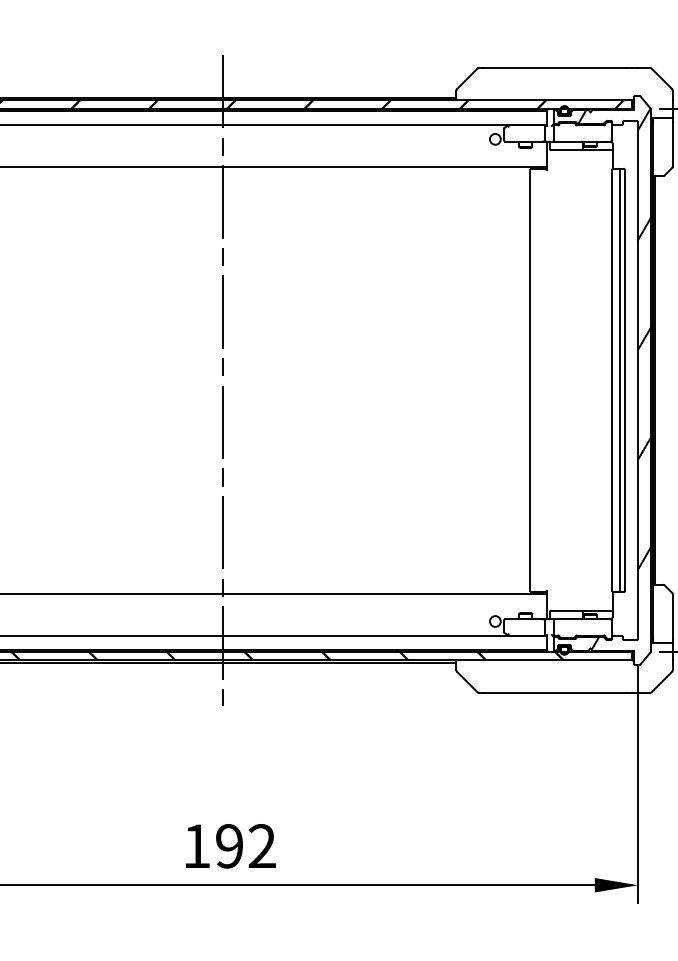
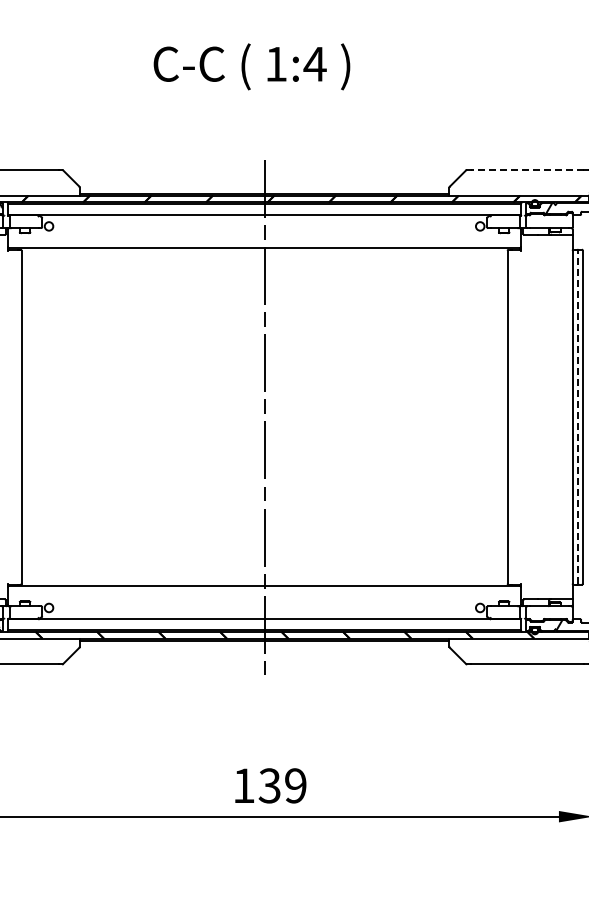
line: (553, 67) -> (526, 169), solid -> dashed
line: (619, 379) -> (578, 416), solid -> dashed
text: (245, 845) -> (282, 785), 192 -> 139

